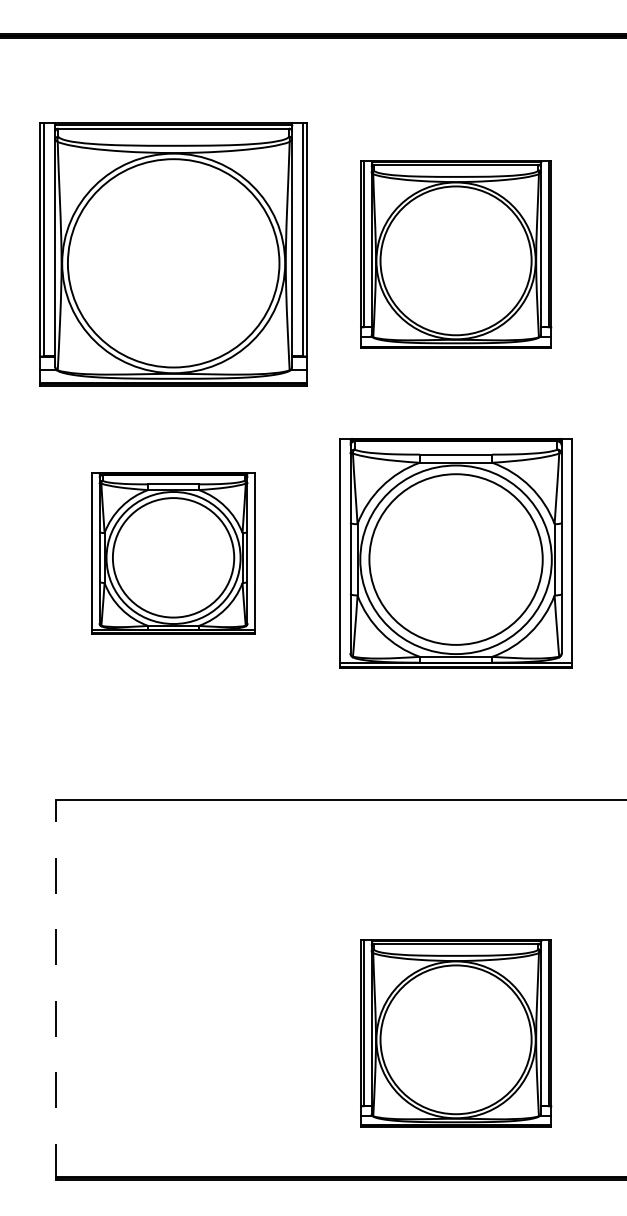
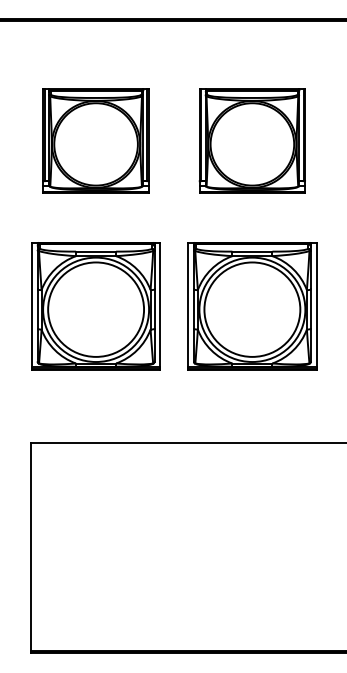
part: (172, 253) -> (95, 140), size x0.71
part: (172, 553) -> (95, 306), size x1.43
line: (55, 989) -> (30, 547), dashed -> solid
part: (454, 1032) -> (251, 571), removed

